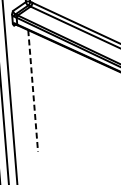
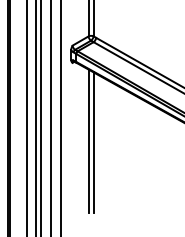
line: (33, 91) -> (88, 141), dashed -> solid
line: (37, 91) -> (93, 142), added

